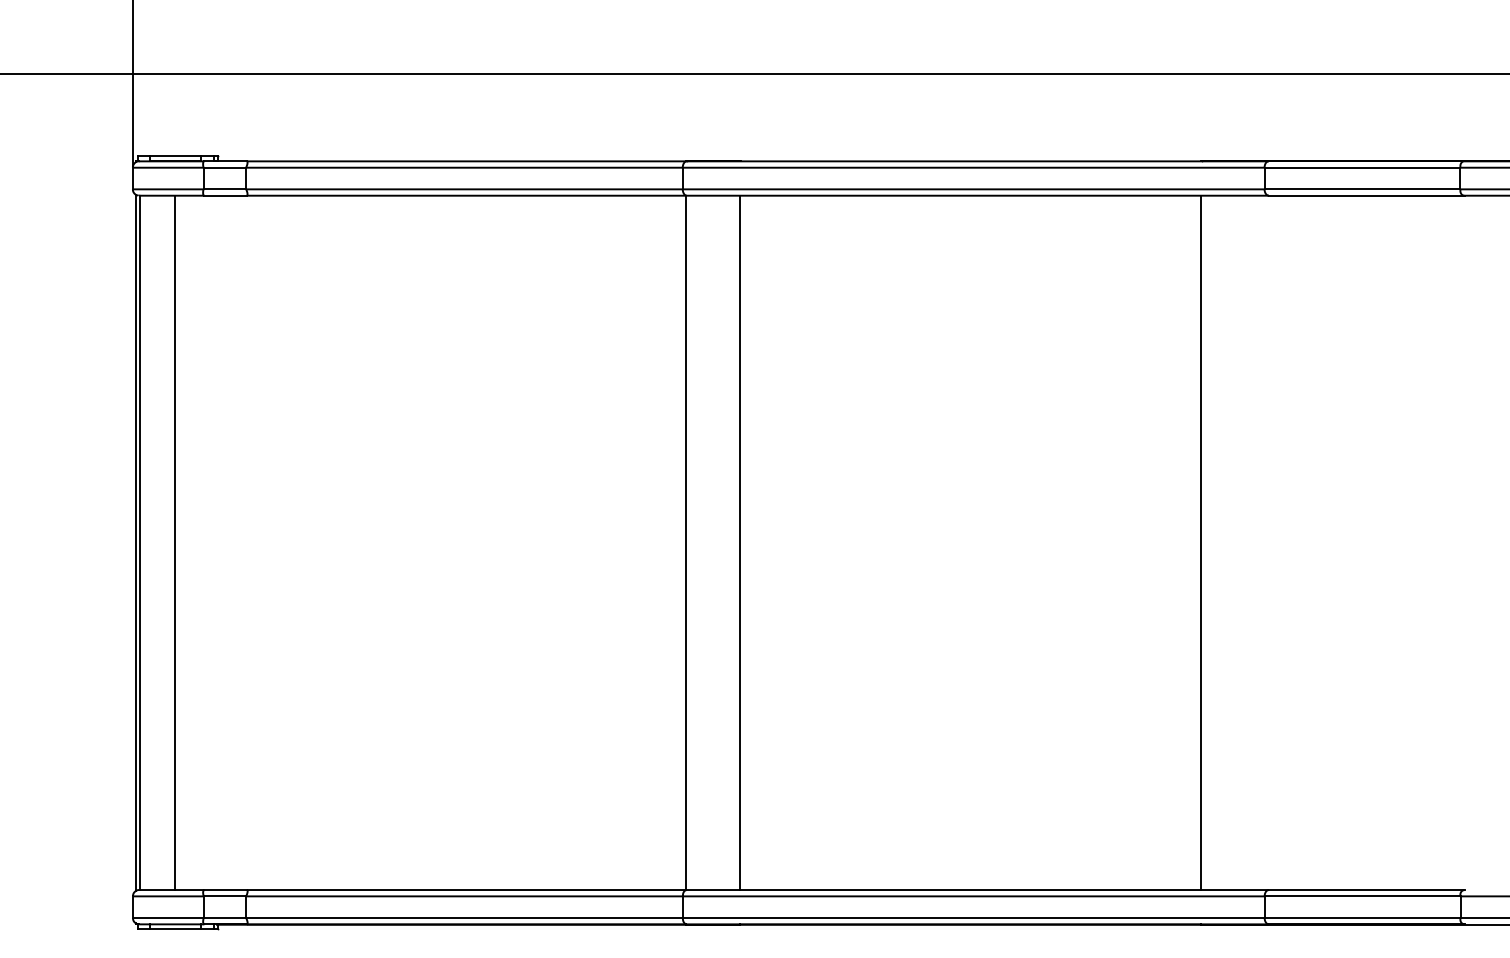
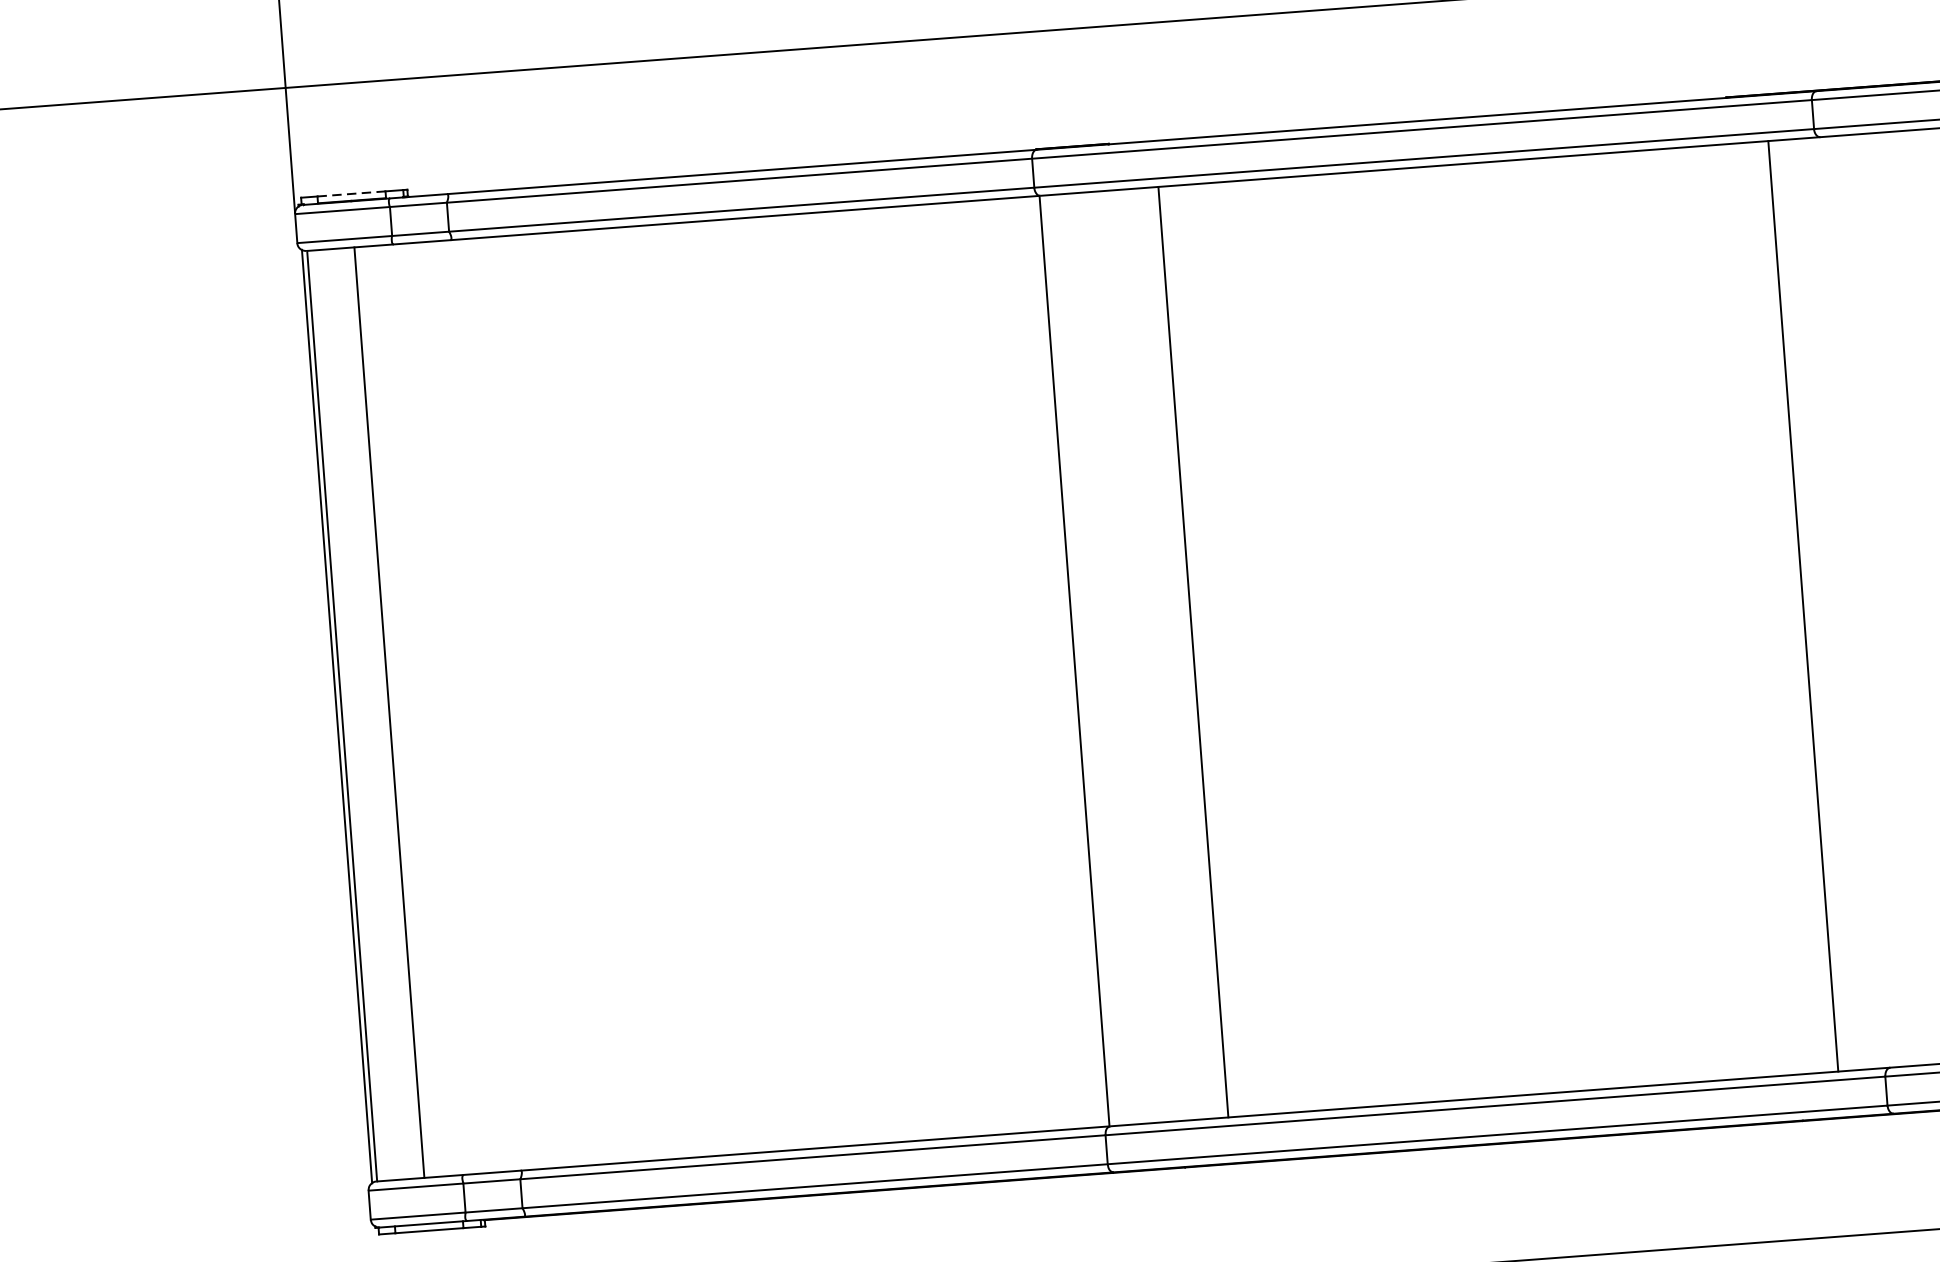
line: (176, 155) -> (352, 193), solid -> dashed
line: (739, 542) -> (1192, 651), moved
line: (1200, 542) -> (1802, 605), moved

